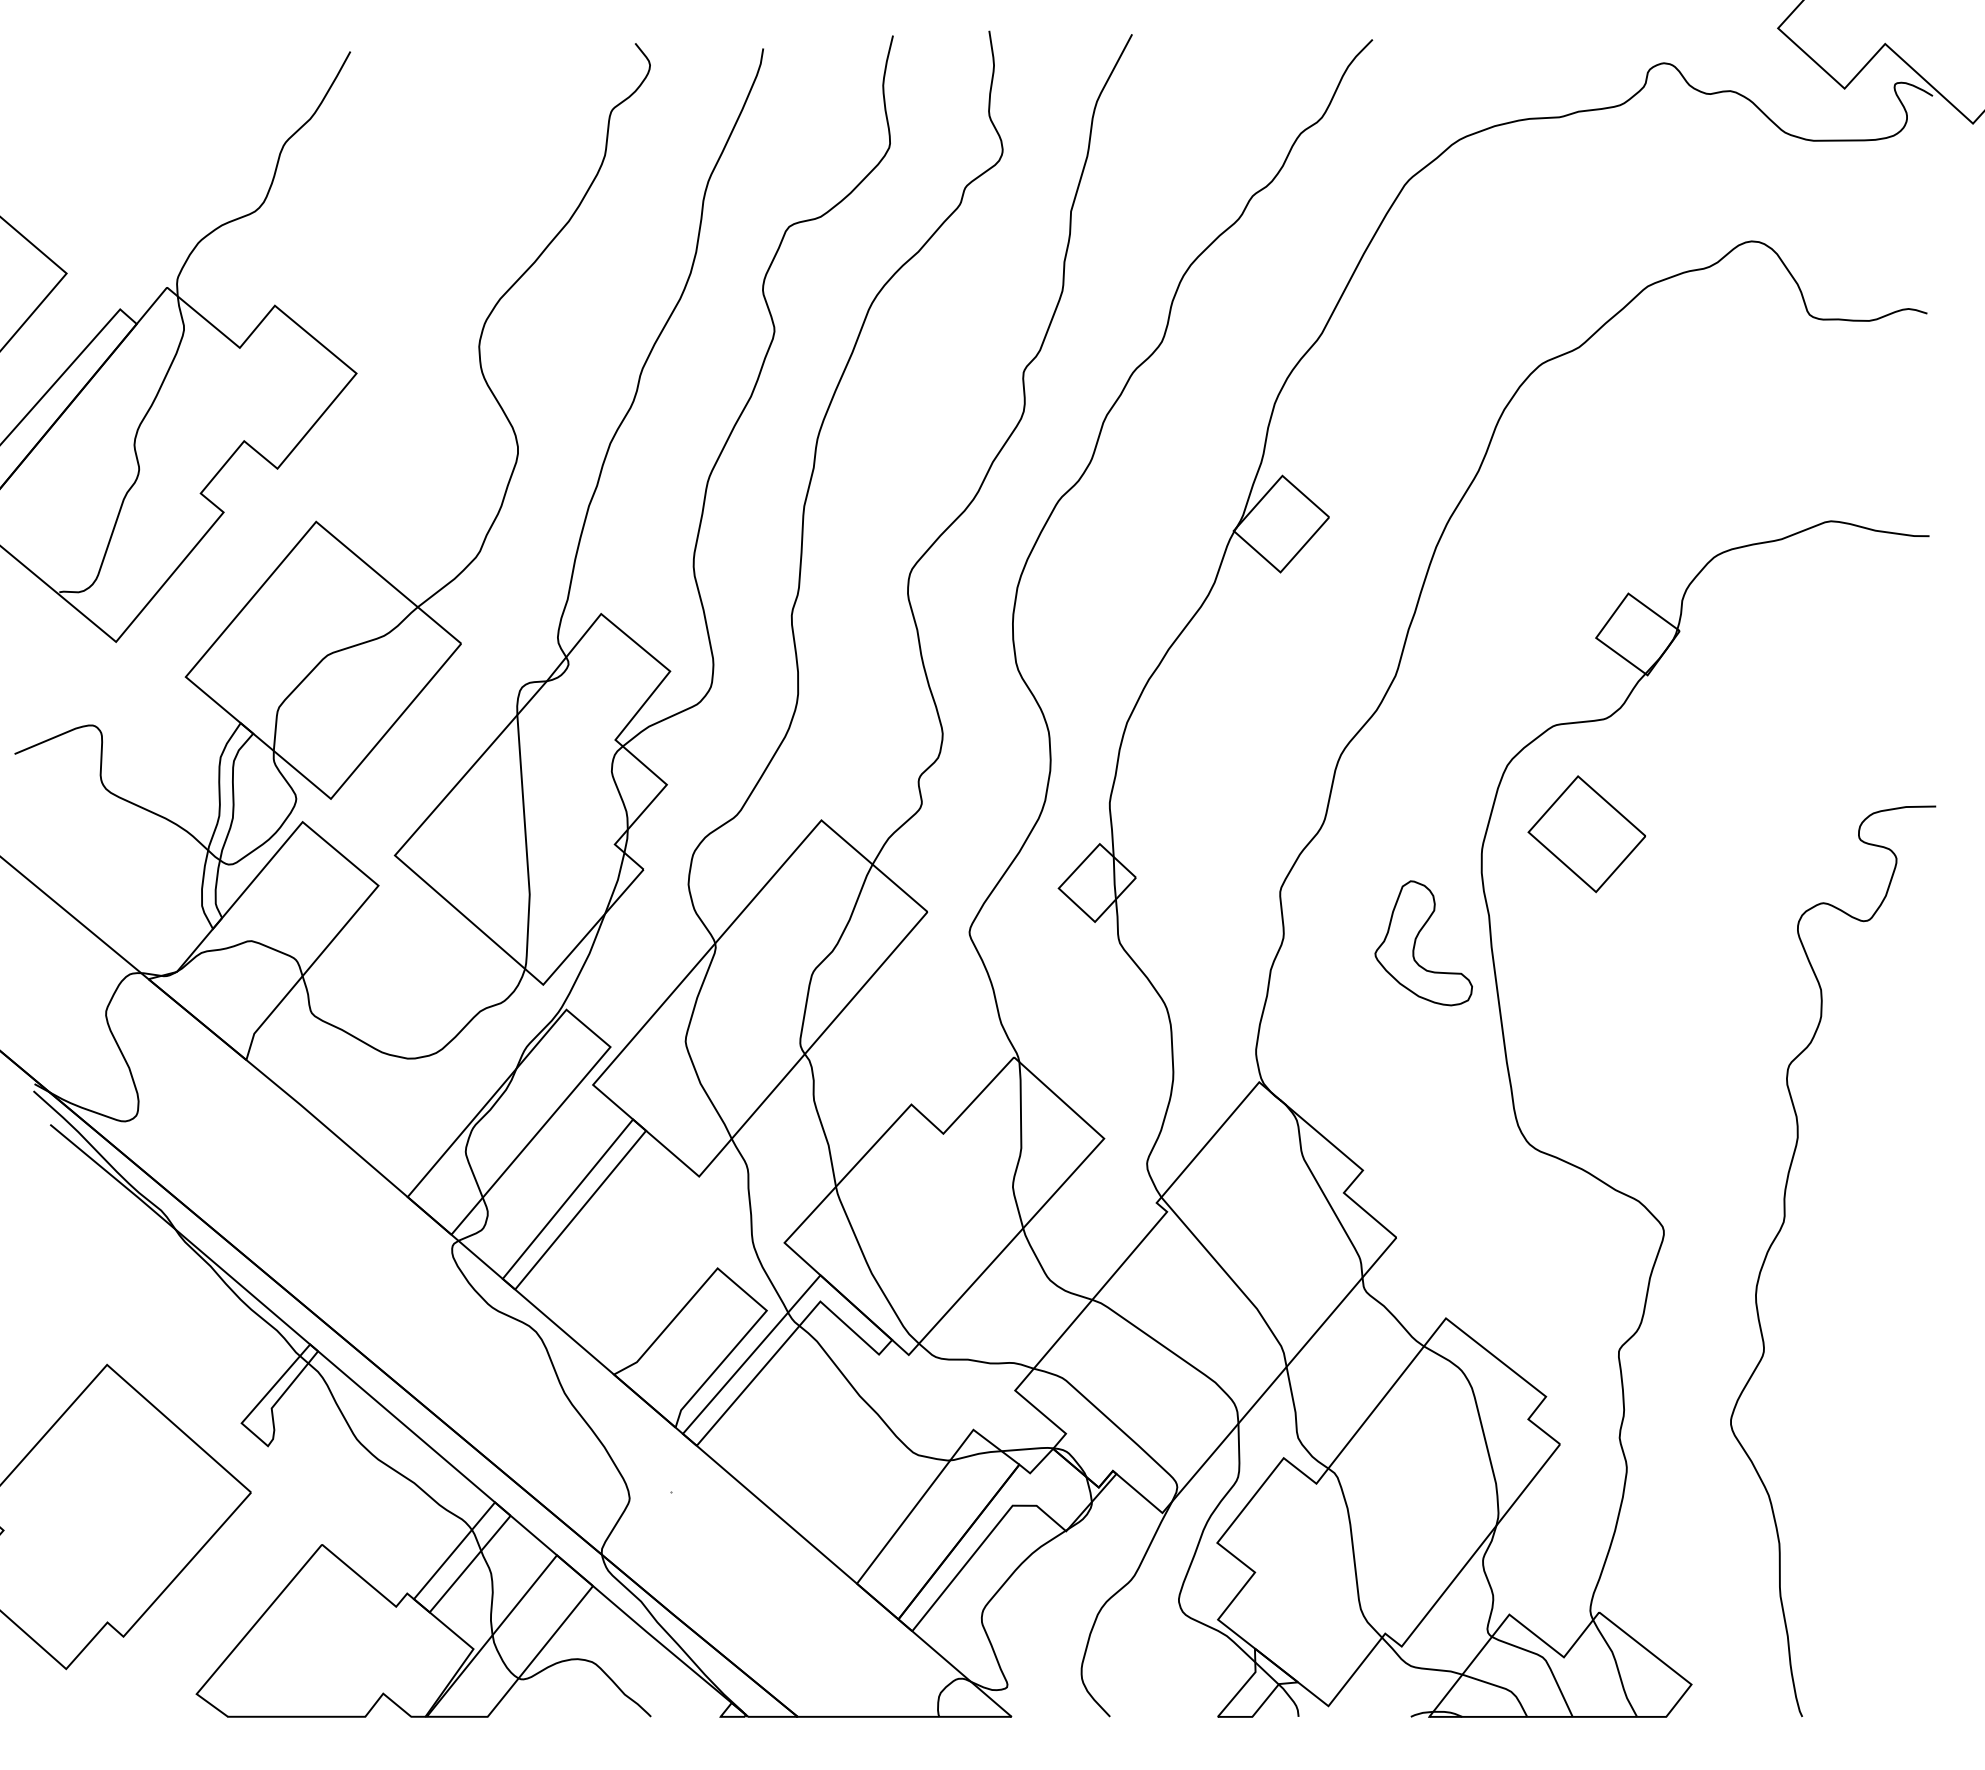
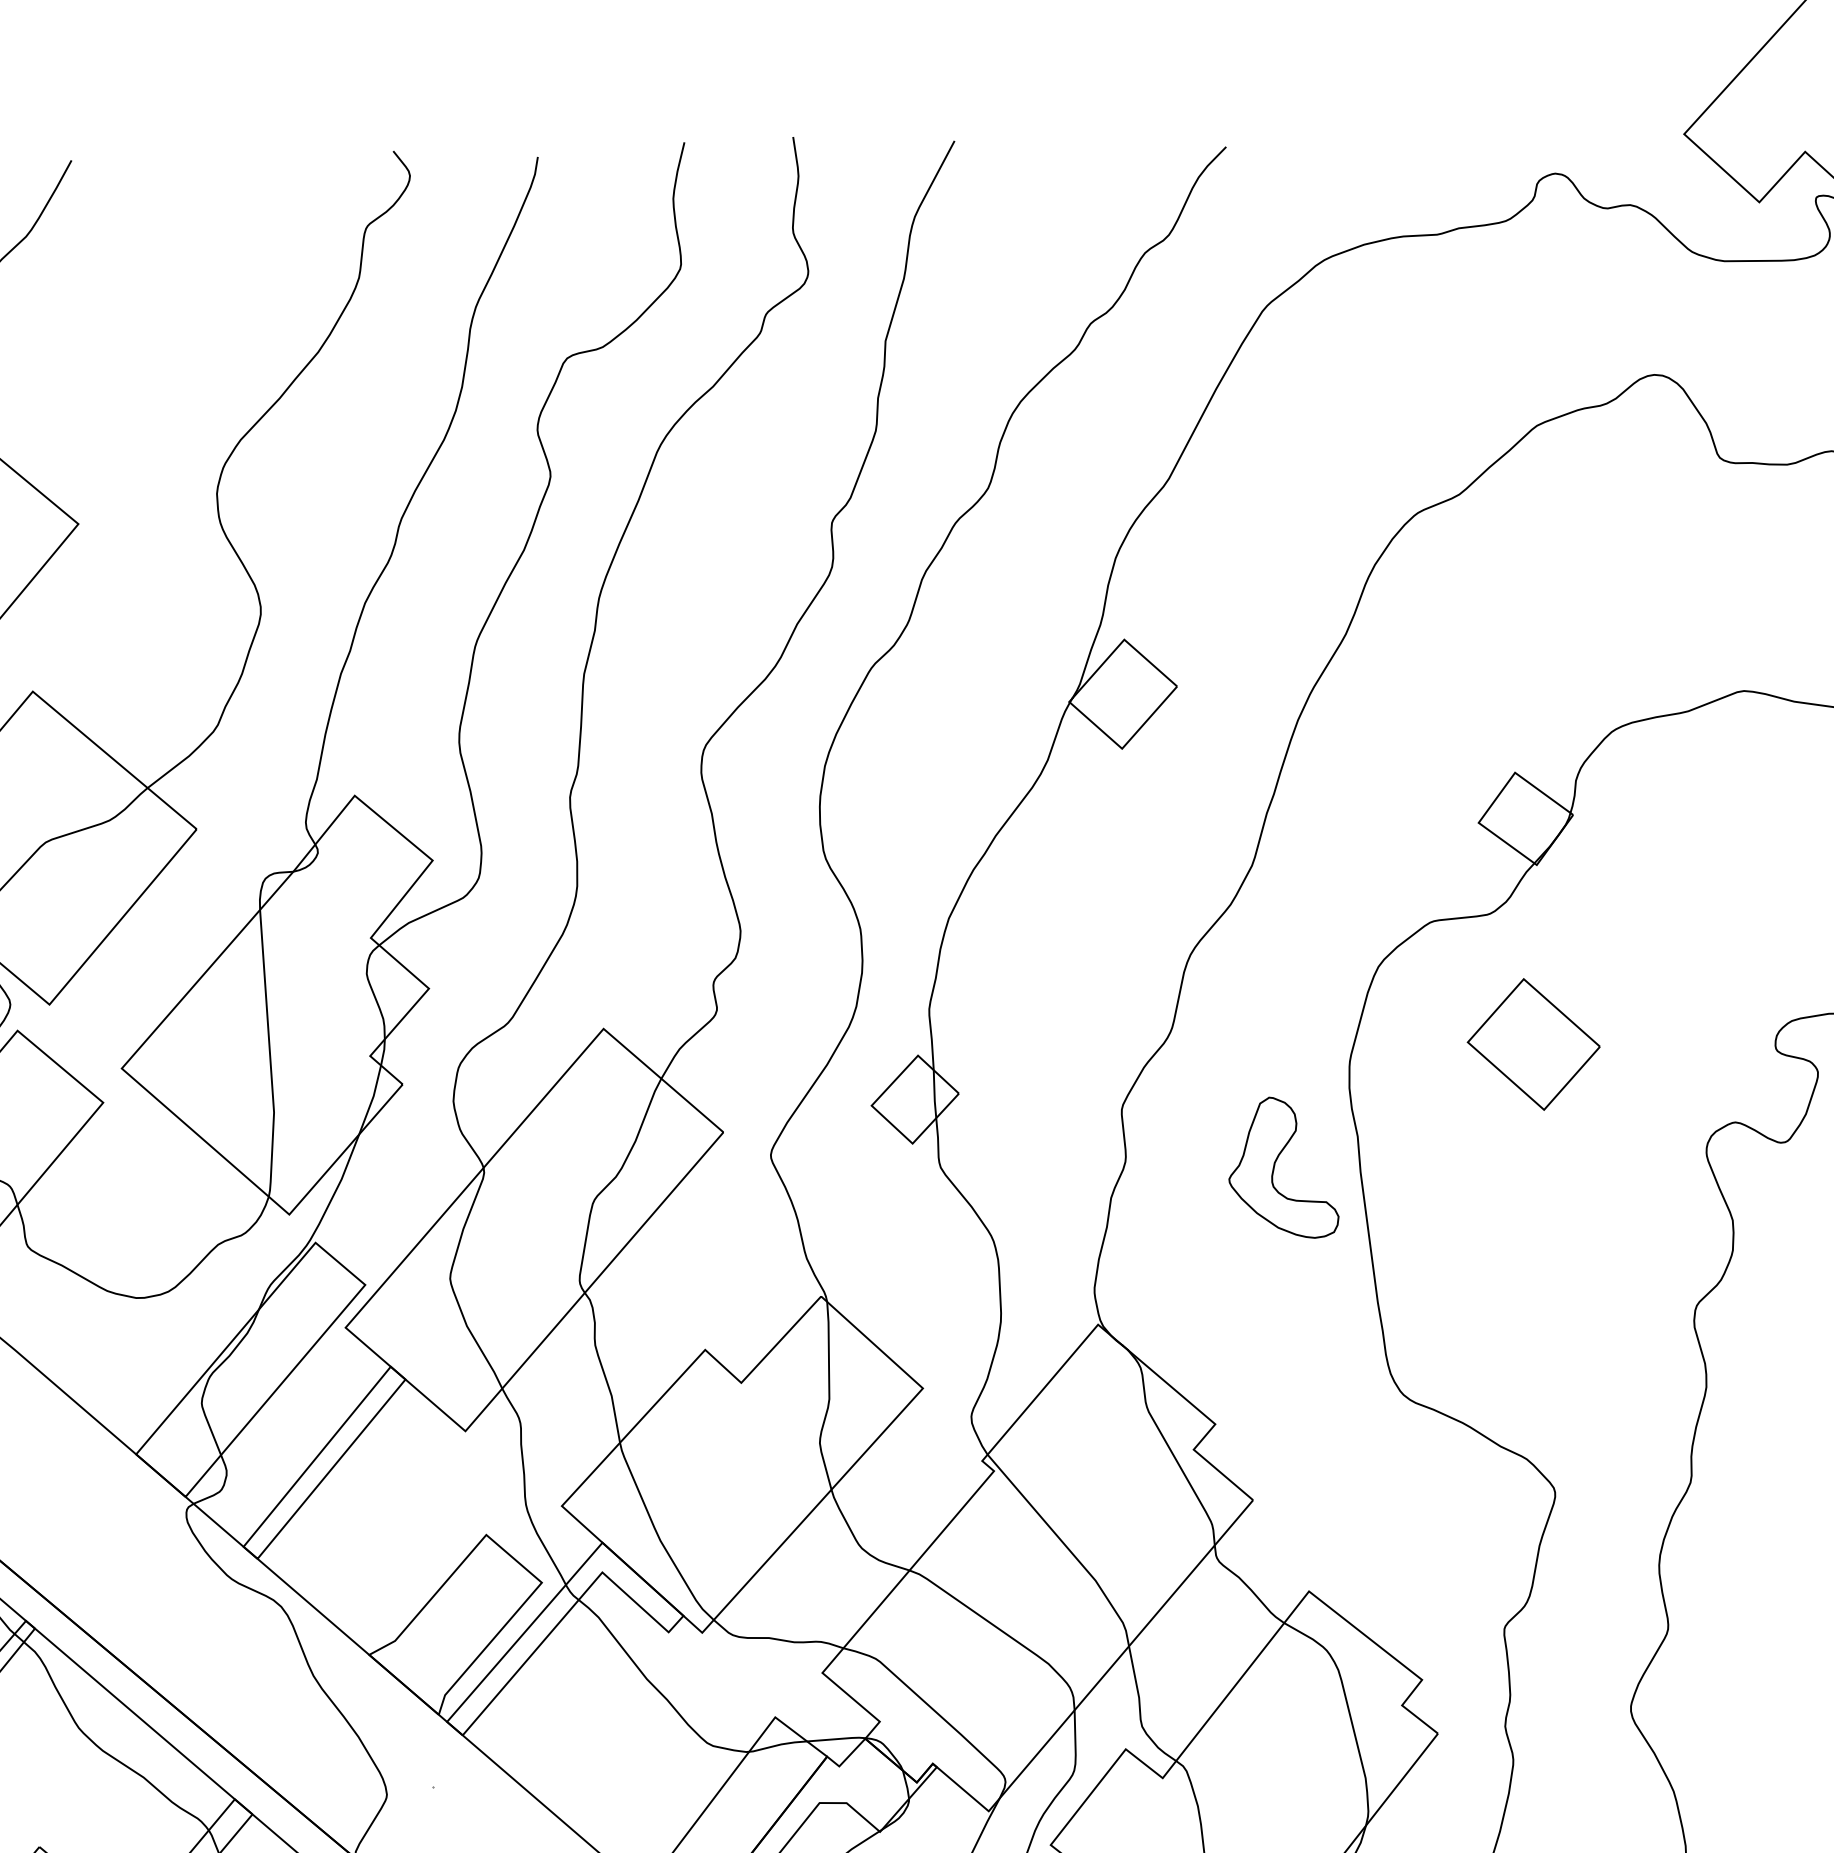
part: (1586, 834) -> (1533, 1044), moved

